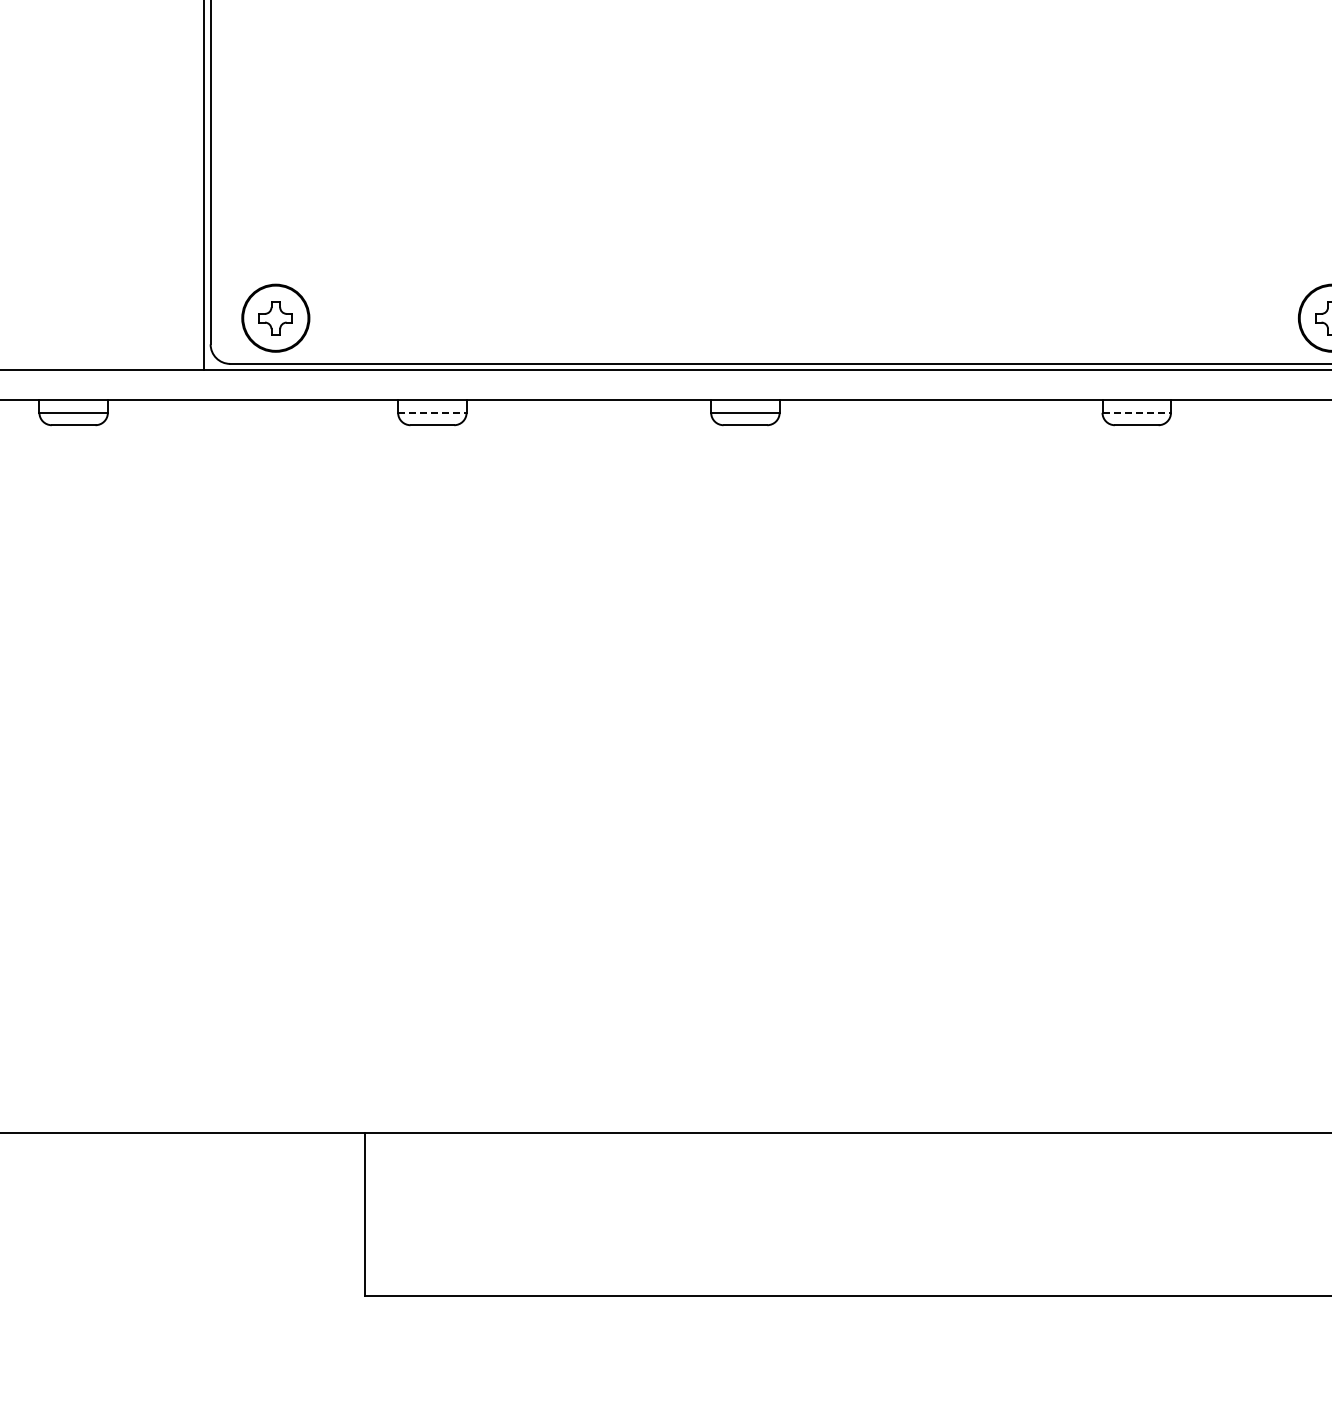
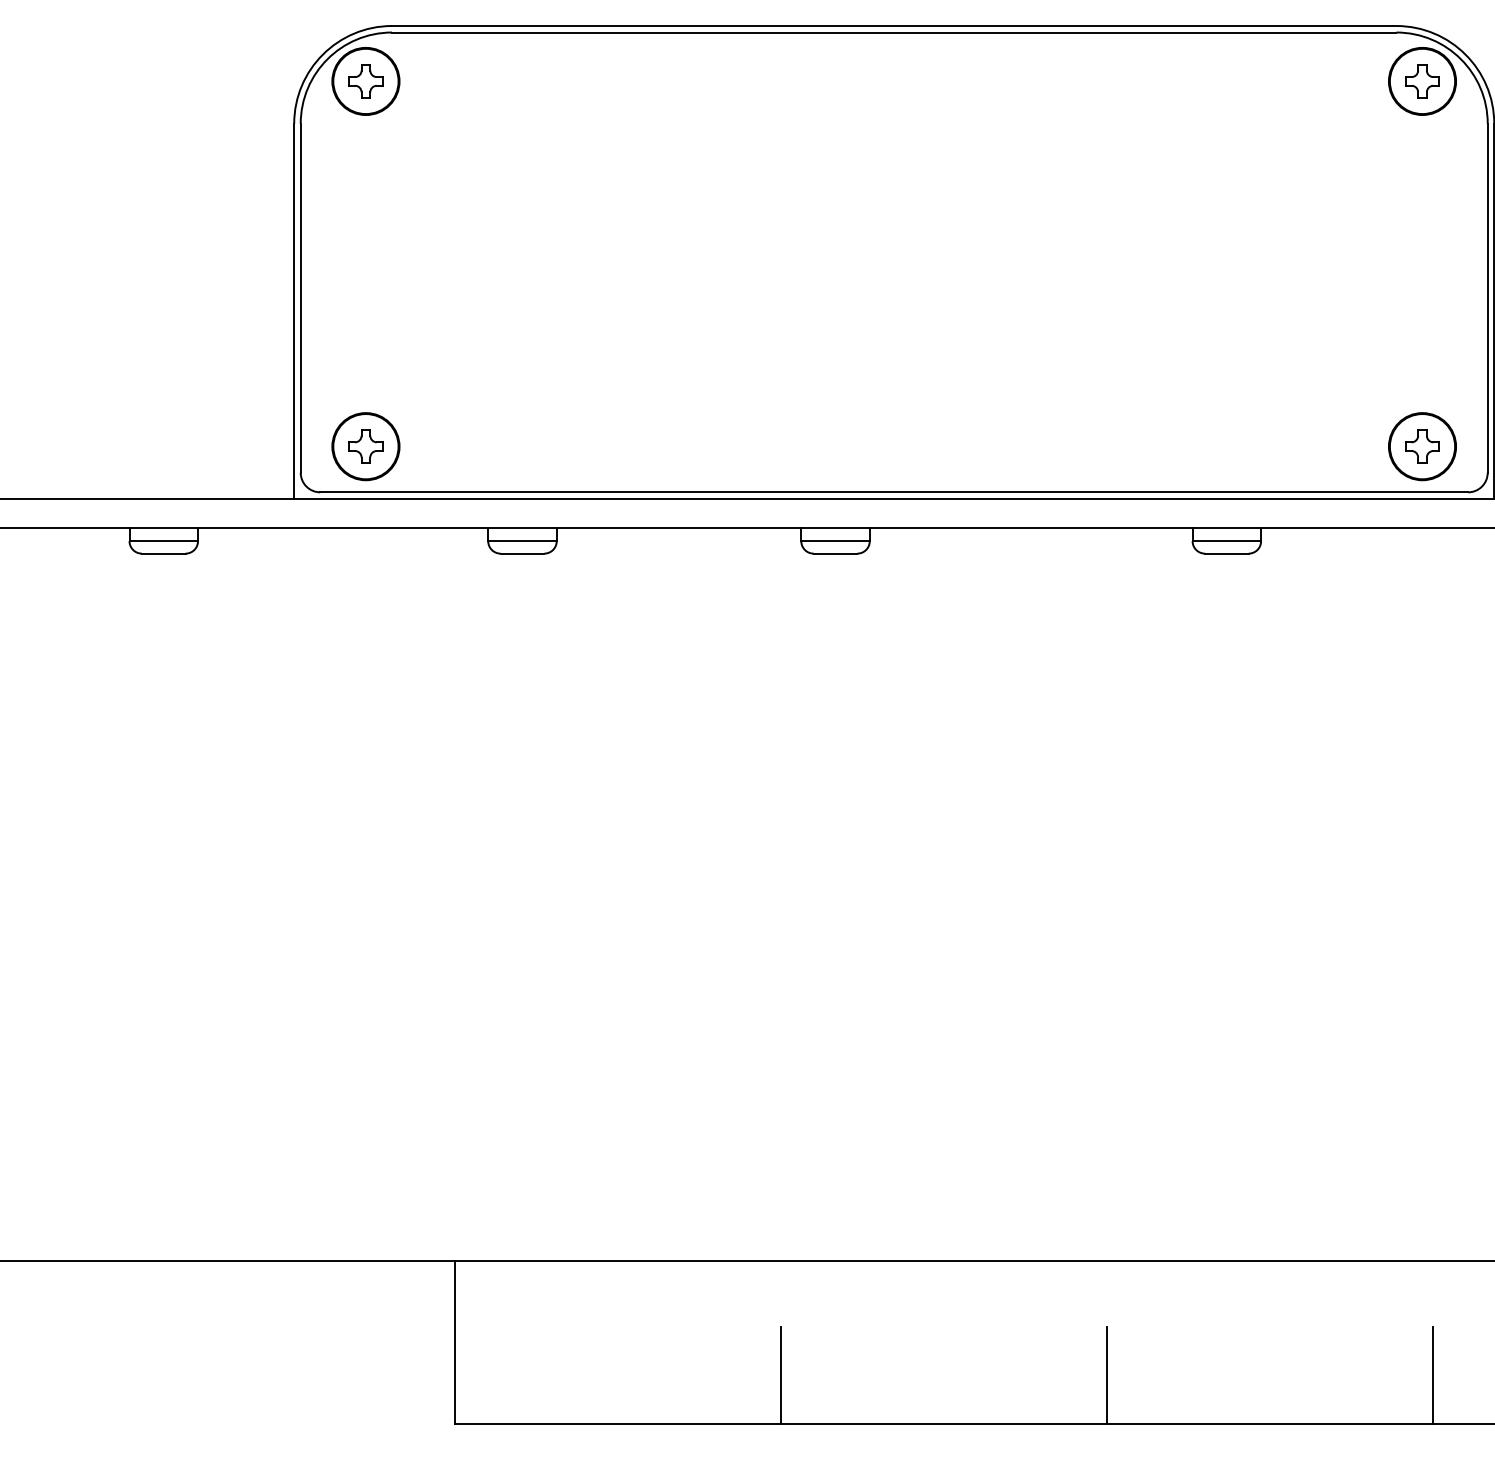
line: (432, 413) -> (522, 541), dashed -> solid
line: (1137, 413) -> (1227, 541), dashed -> solid
line: (691, 1247) -> (781, 1375), added
line: (1017, 1247) -> (1107, 1375), added

